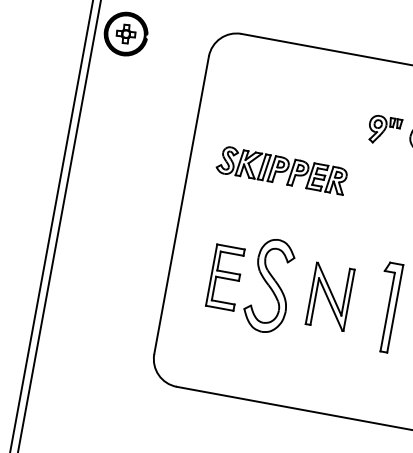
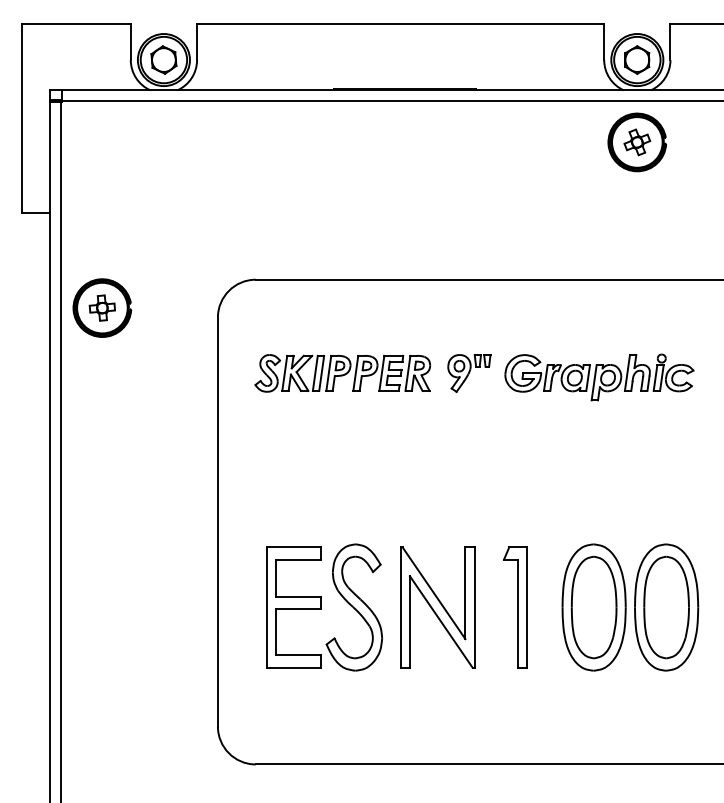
part: (281, 170) -> (342, 373), moved
part: (225, 277) -> (293, 607), size x1.43
part: (330, 296) -> (437, 607), size x1.43

